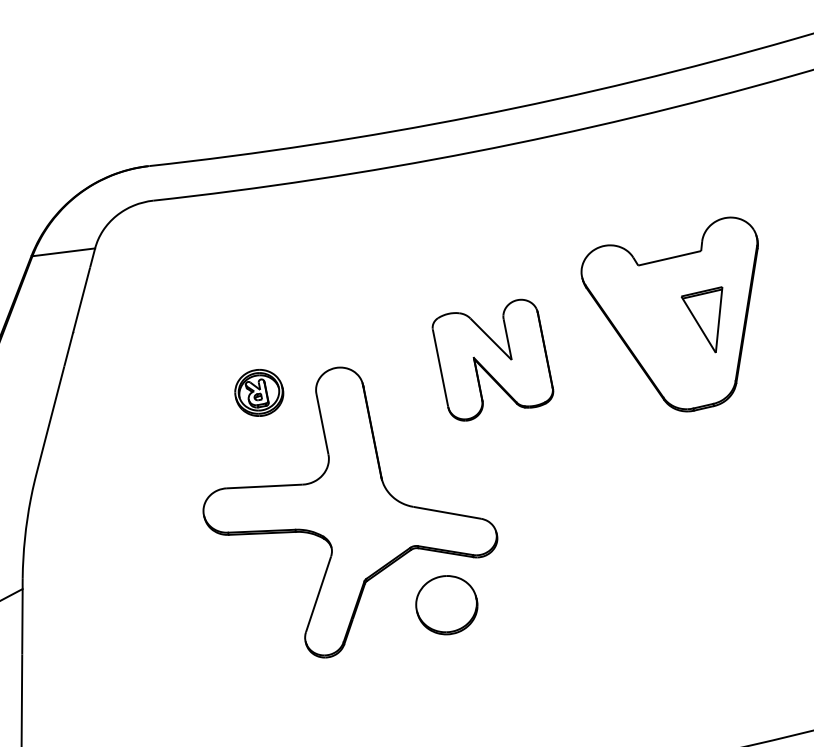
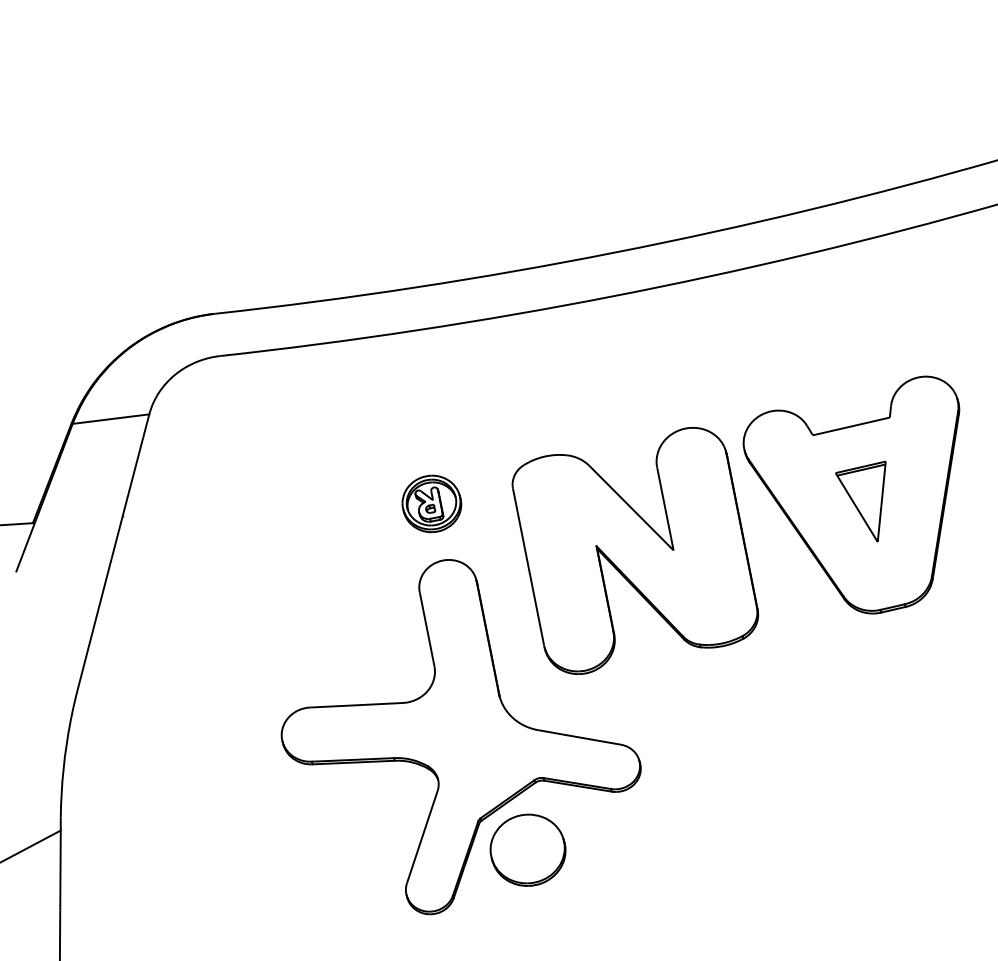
part: (701, 319) -> (860, 501), moved
part: (493, 359) -> (635, 550), size x1.67
part: (258, 392) -> (431, 503), moved
part: (446, 604) -> (527, 849), moved

